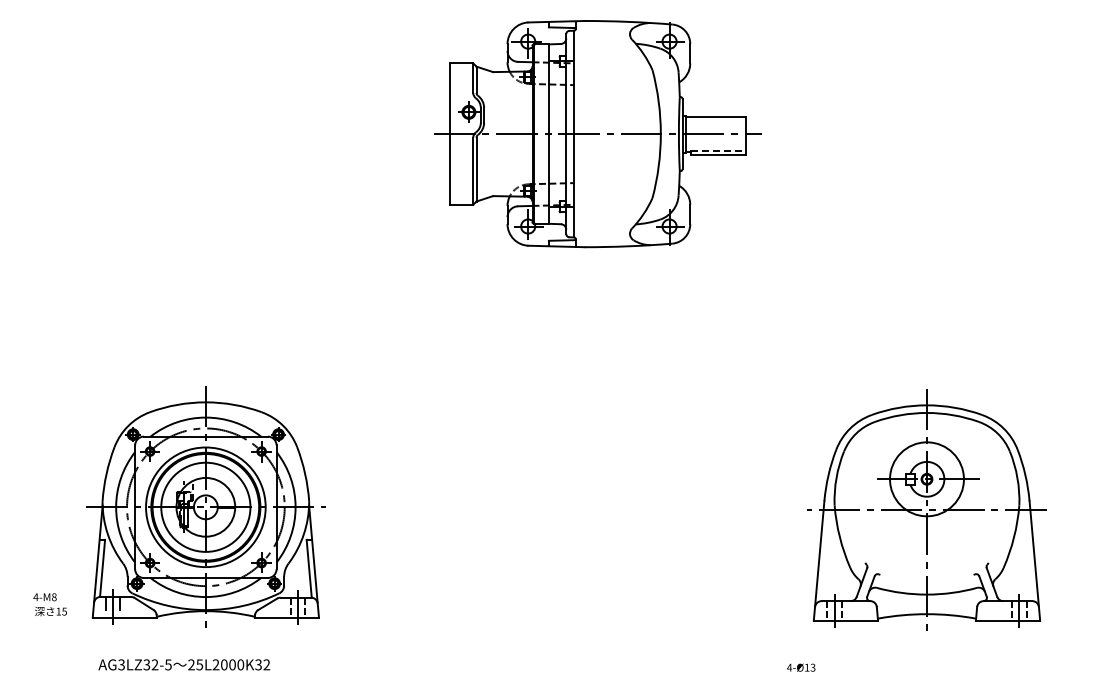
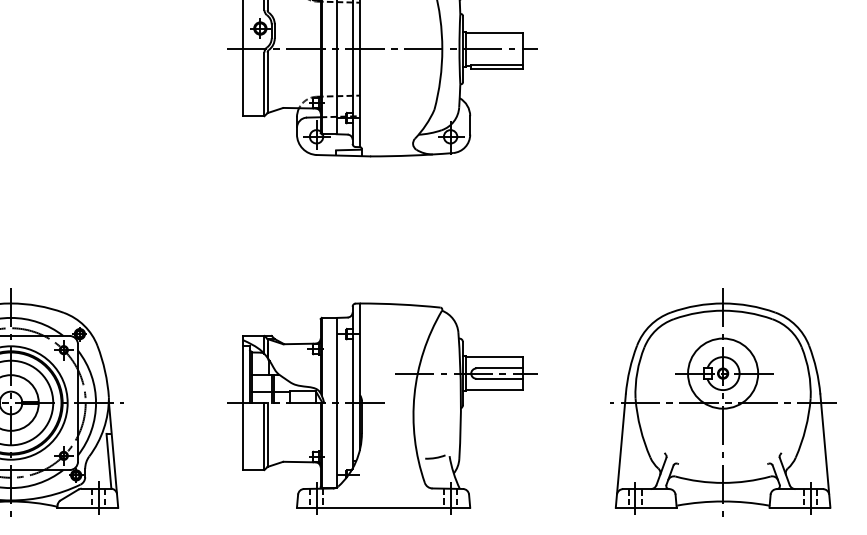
line: (719, 150) -> (497, 64), dashed -> solid
part: (926, 509) -> (722, 402), moved
part: (597, 512) -> (382, 407), added

